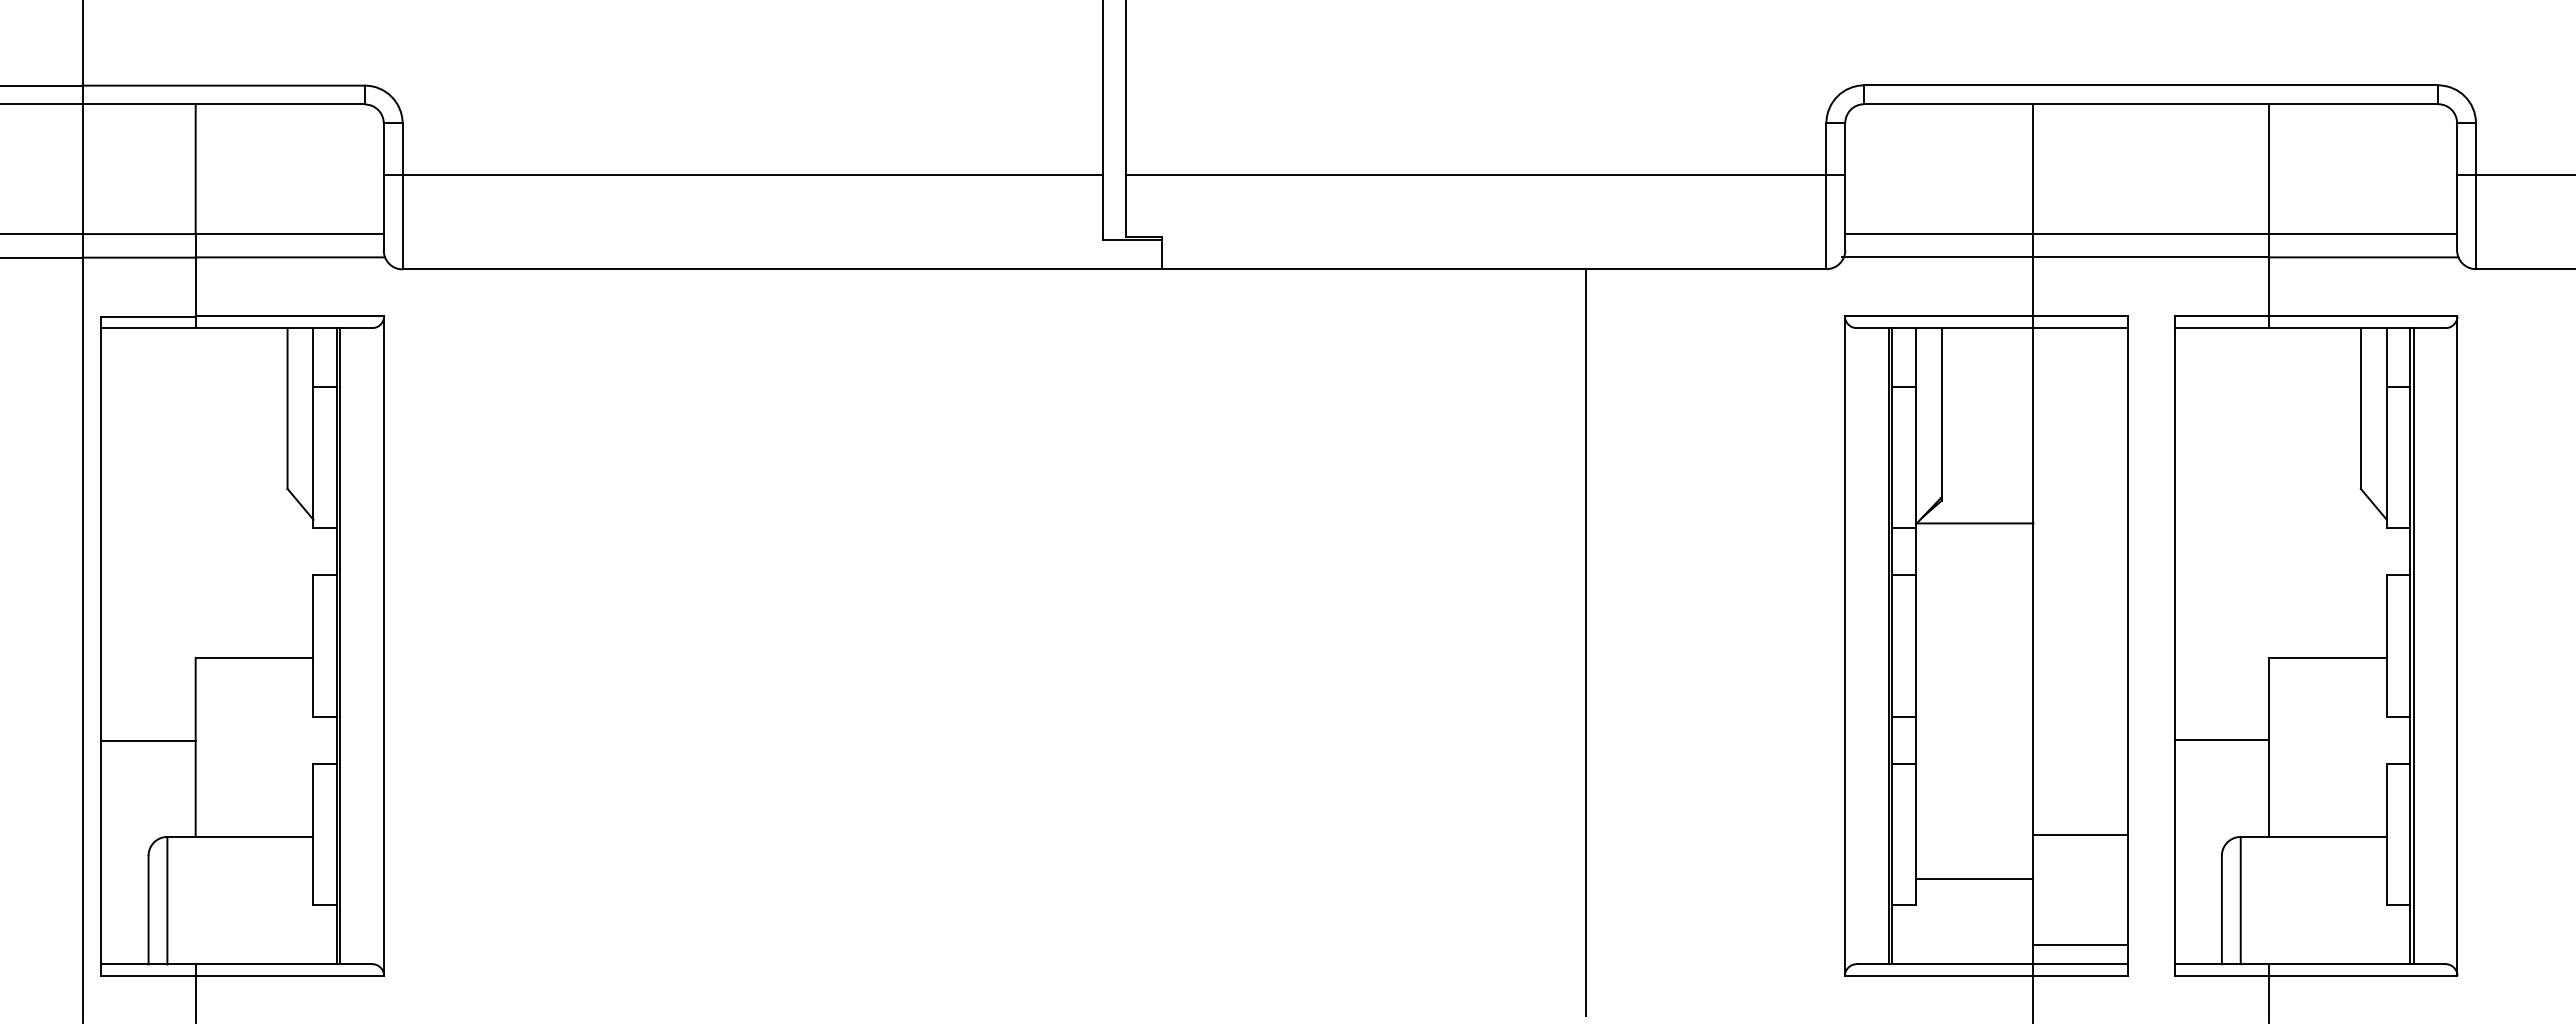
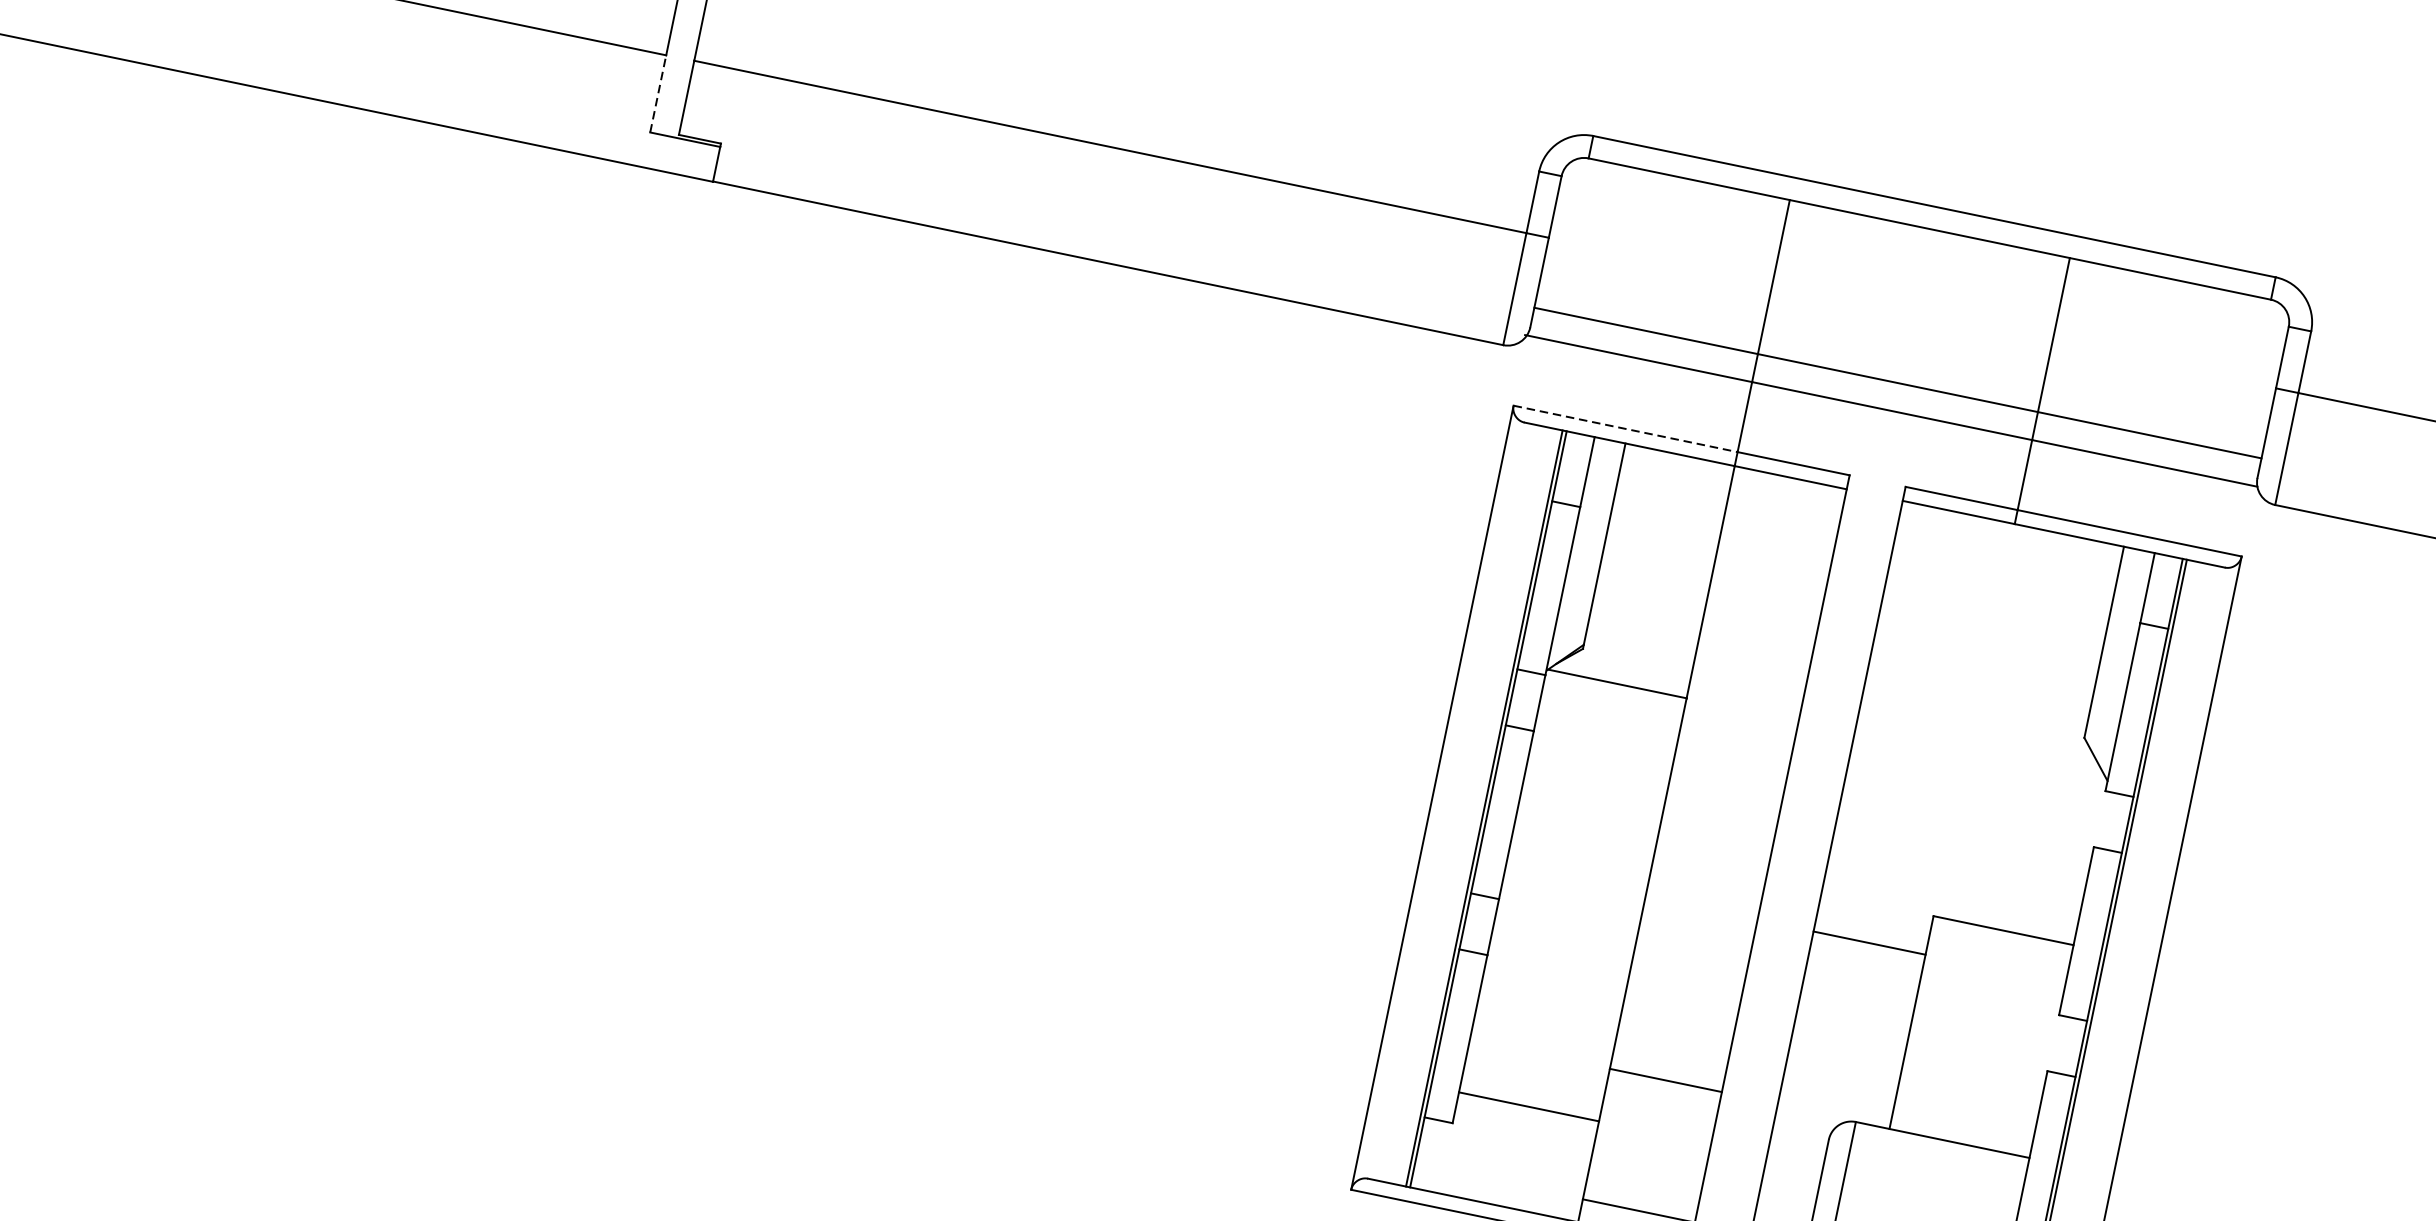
line: (1102, 207) -> (657, 93), solid -> dashed
line: (1939, 316) -> (1625, 429), solid -> dashed
line: (1585, 642) -> (1124, 729), removed
line: (2221, 740) -> (1869, 943), moved

